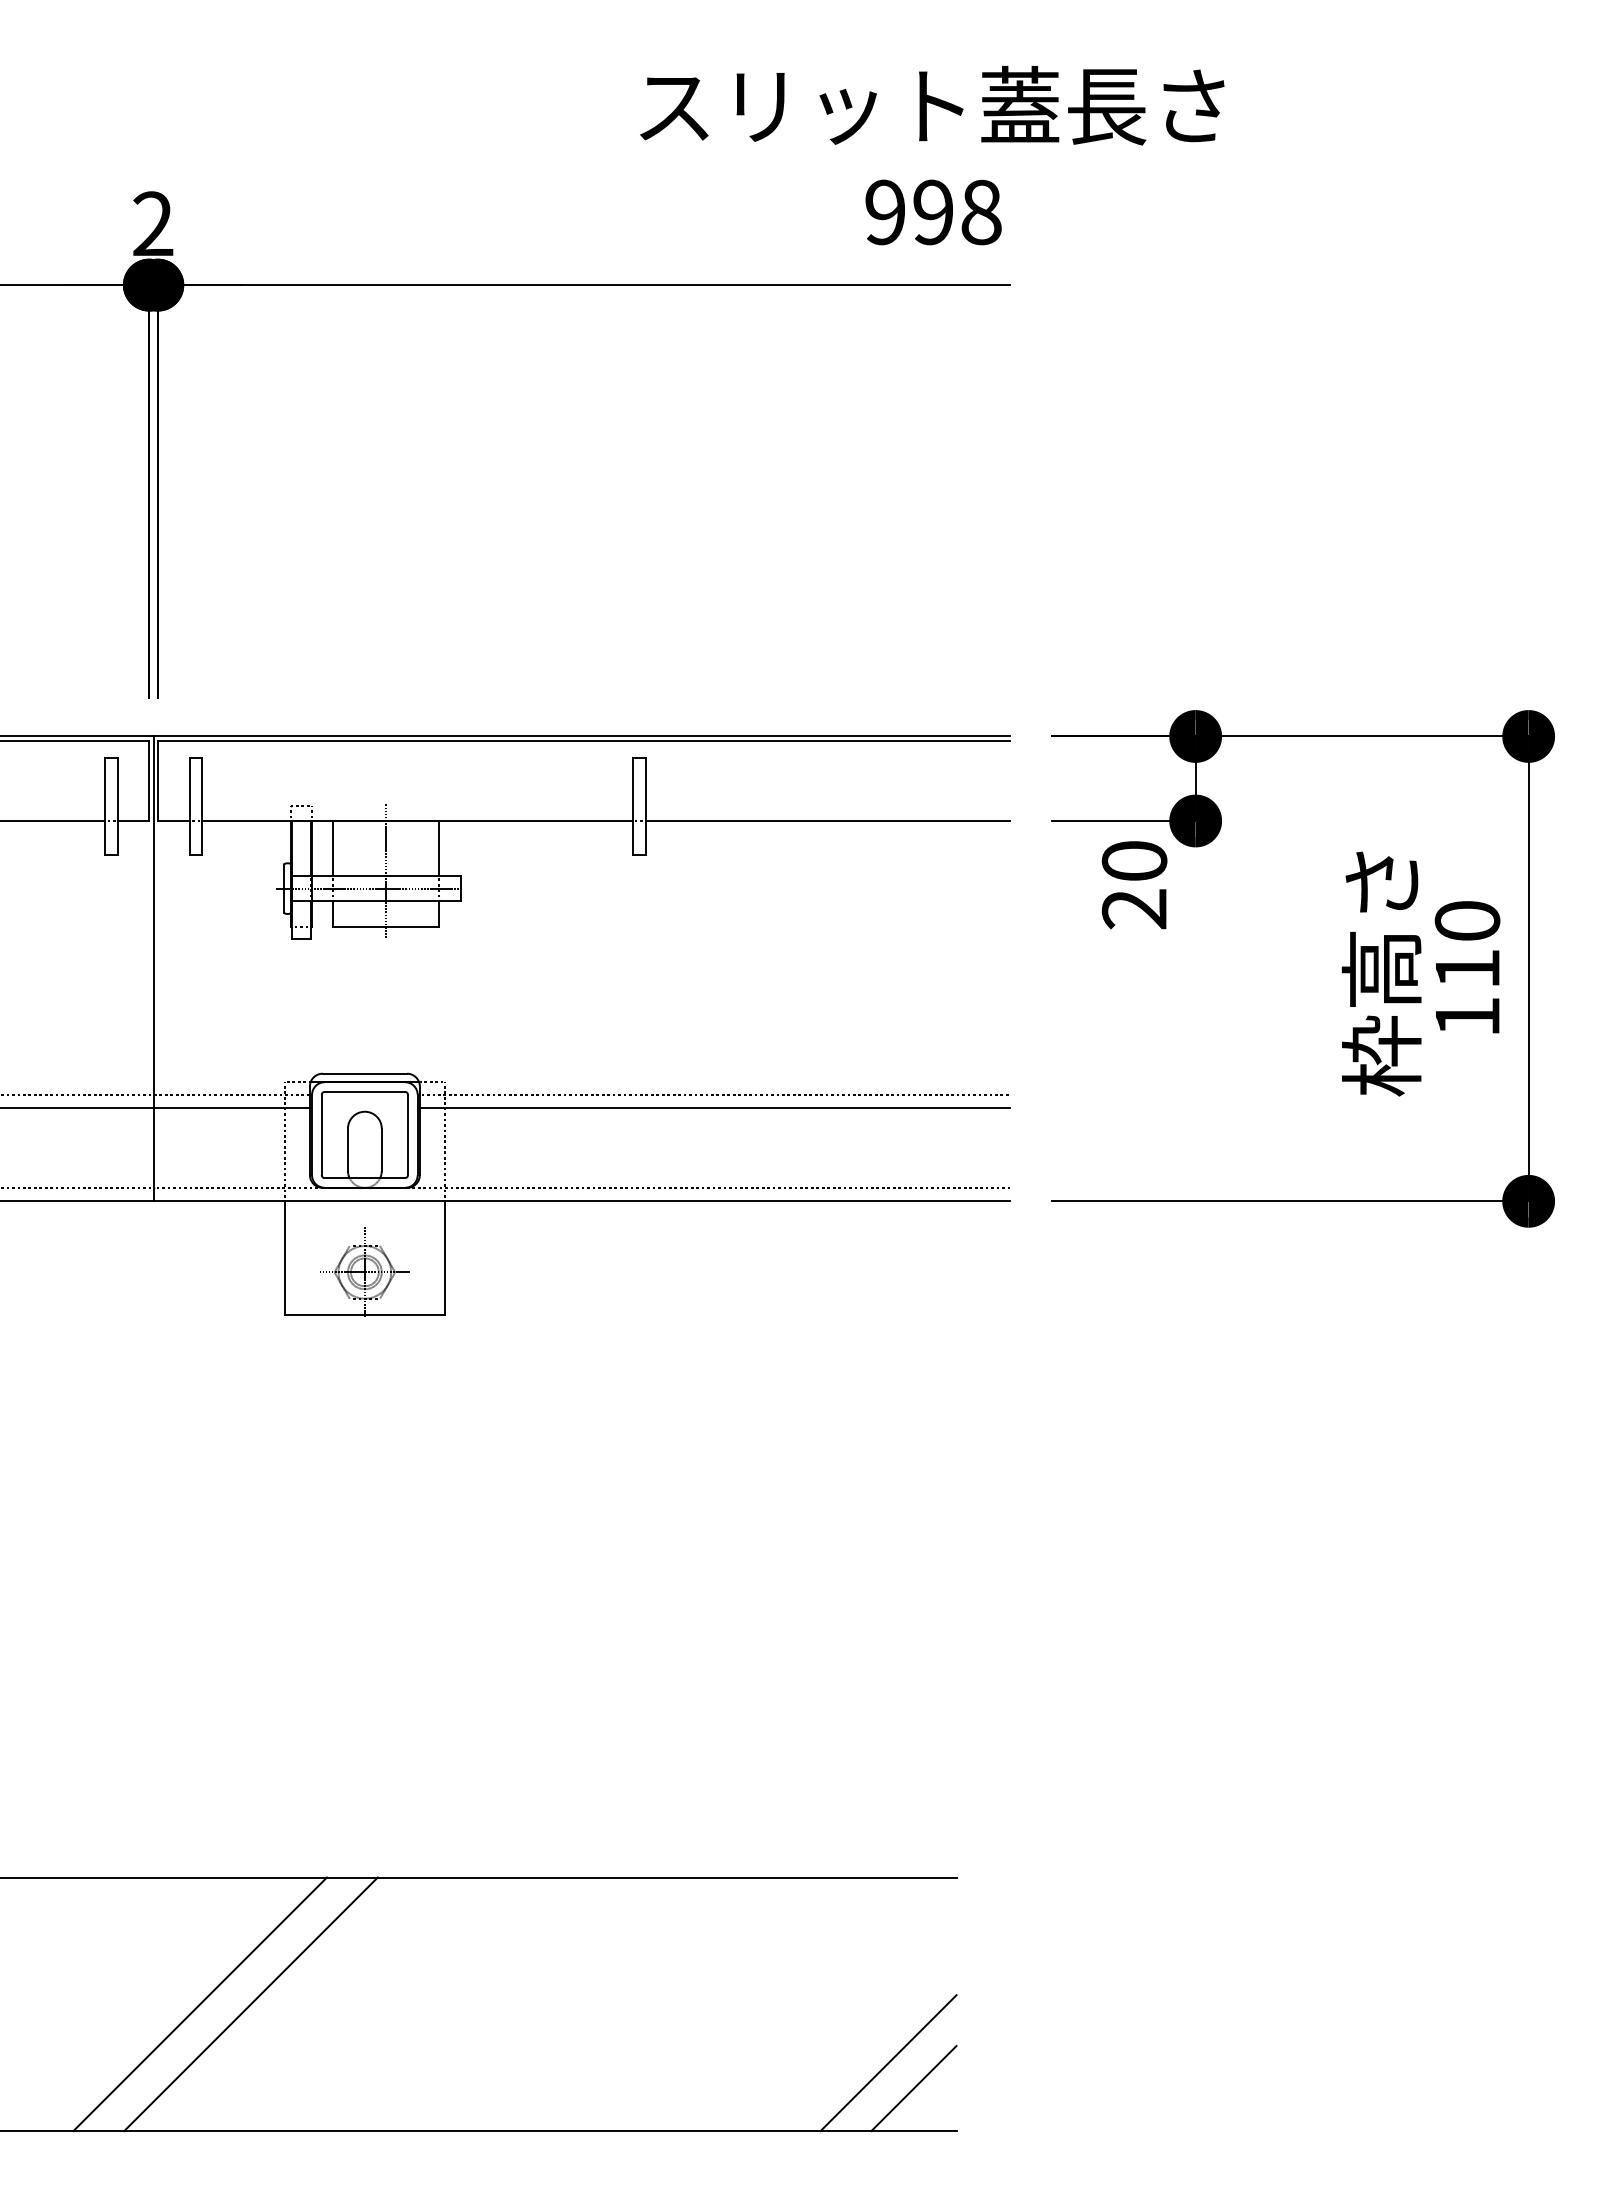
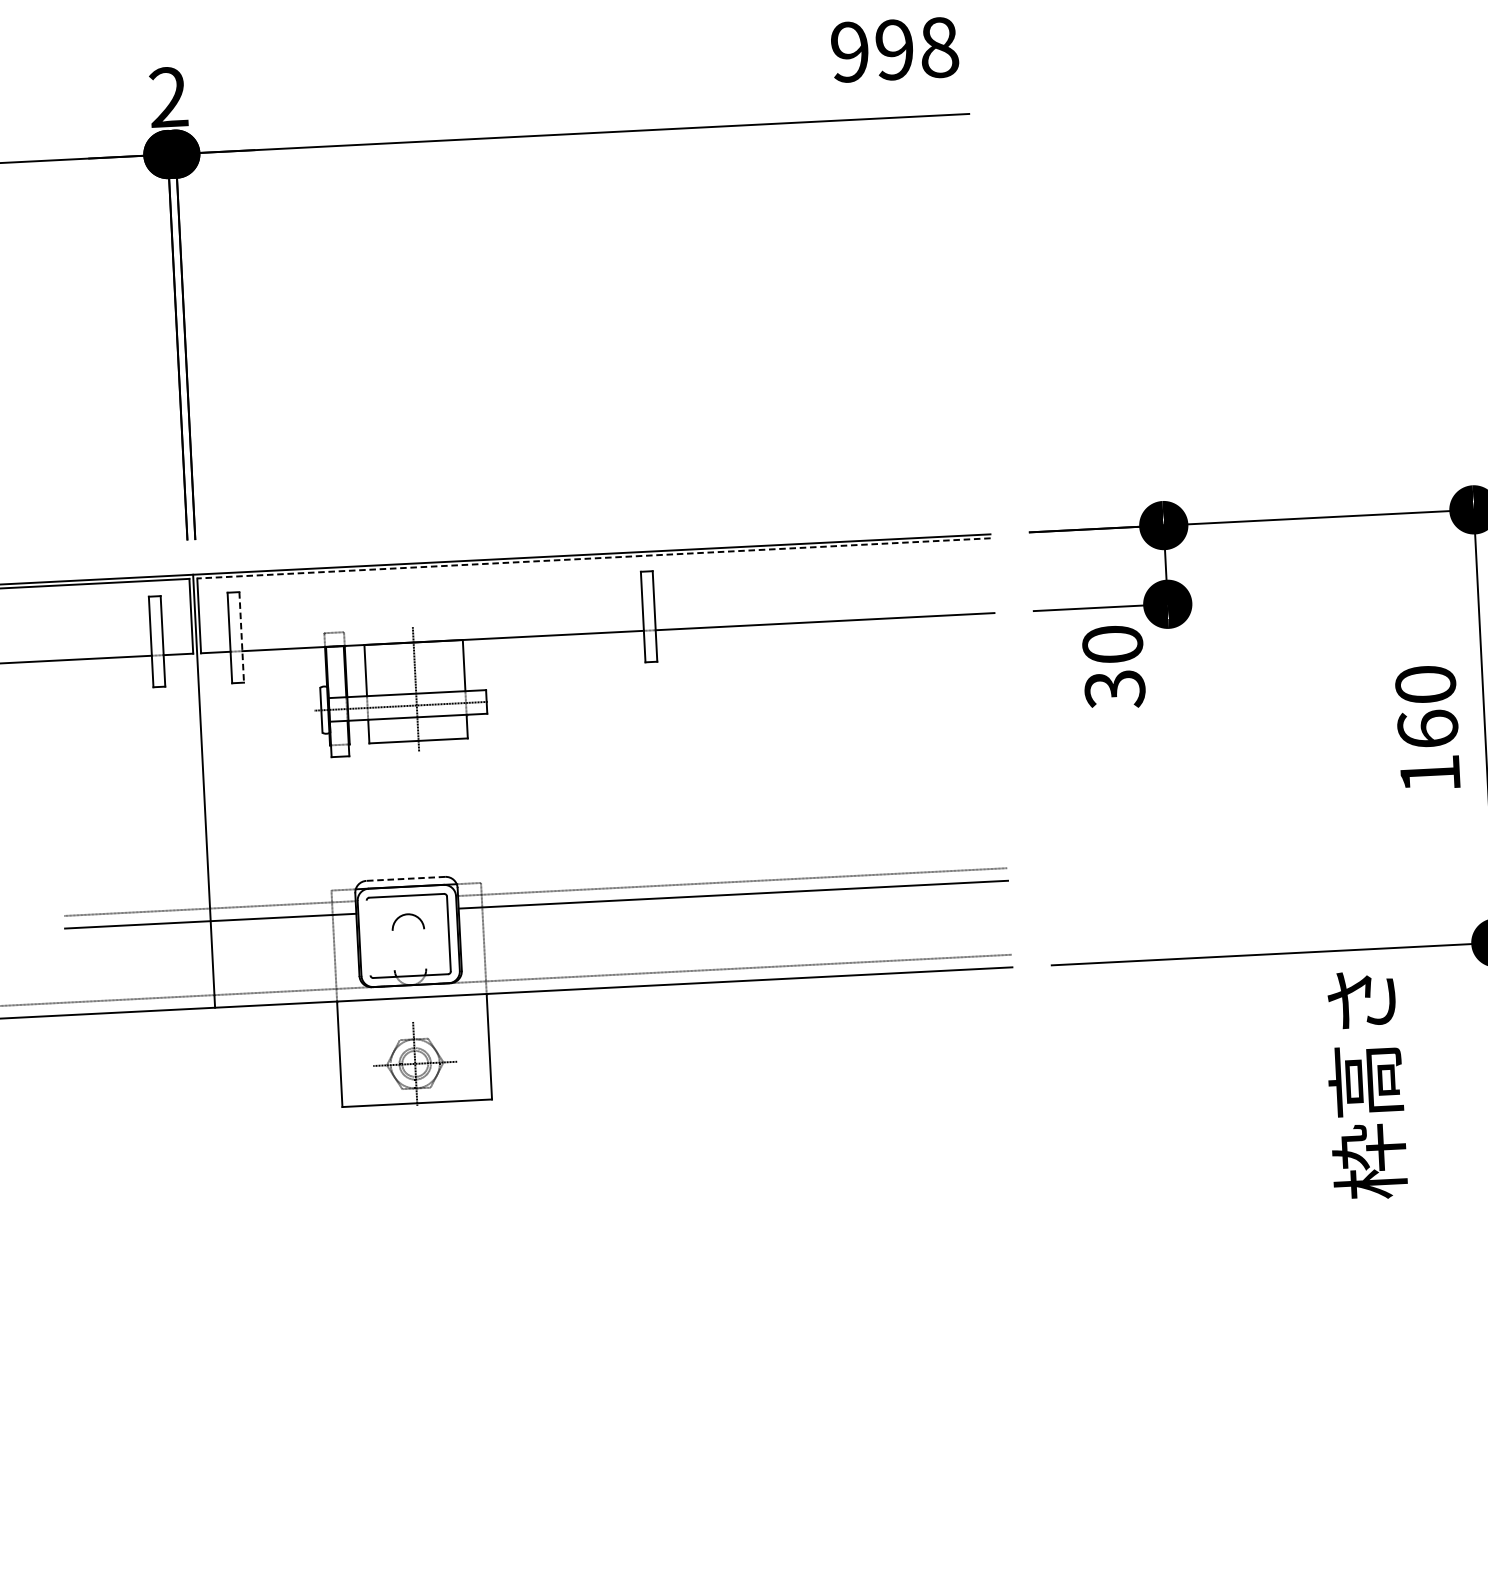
line: (583, 740) -> (593, 558), solid -> dashed
line: (202, 806) -> (242, 637), solid -> dashed
text: (1134, 909) -> (1114, 689), 20 -> 30
text: (1467, 967) -> (1427, 727), 110 -> 160
text: (1381, 973) -> (1365, 1084), moved
line: (364, 1073) -> (405, 878), solid -> dashed
line: (321, 1134) -> (368, 937), removed
line: (347, 1149) -> (393, 950), removed
line: (381, 1149) -> (424, 948), removed

